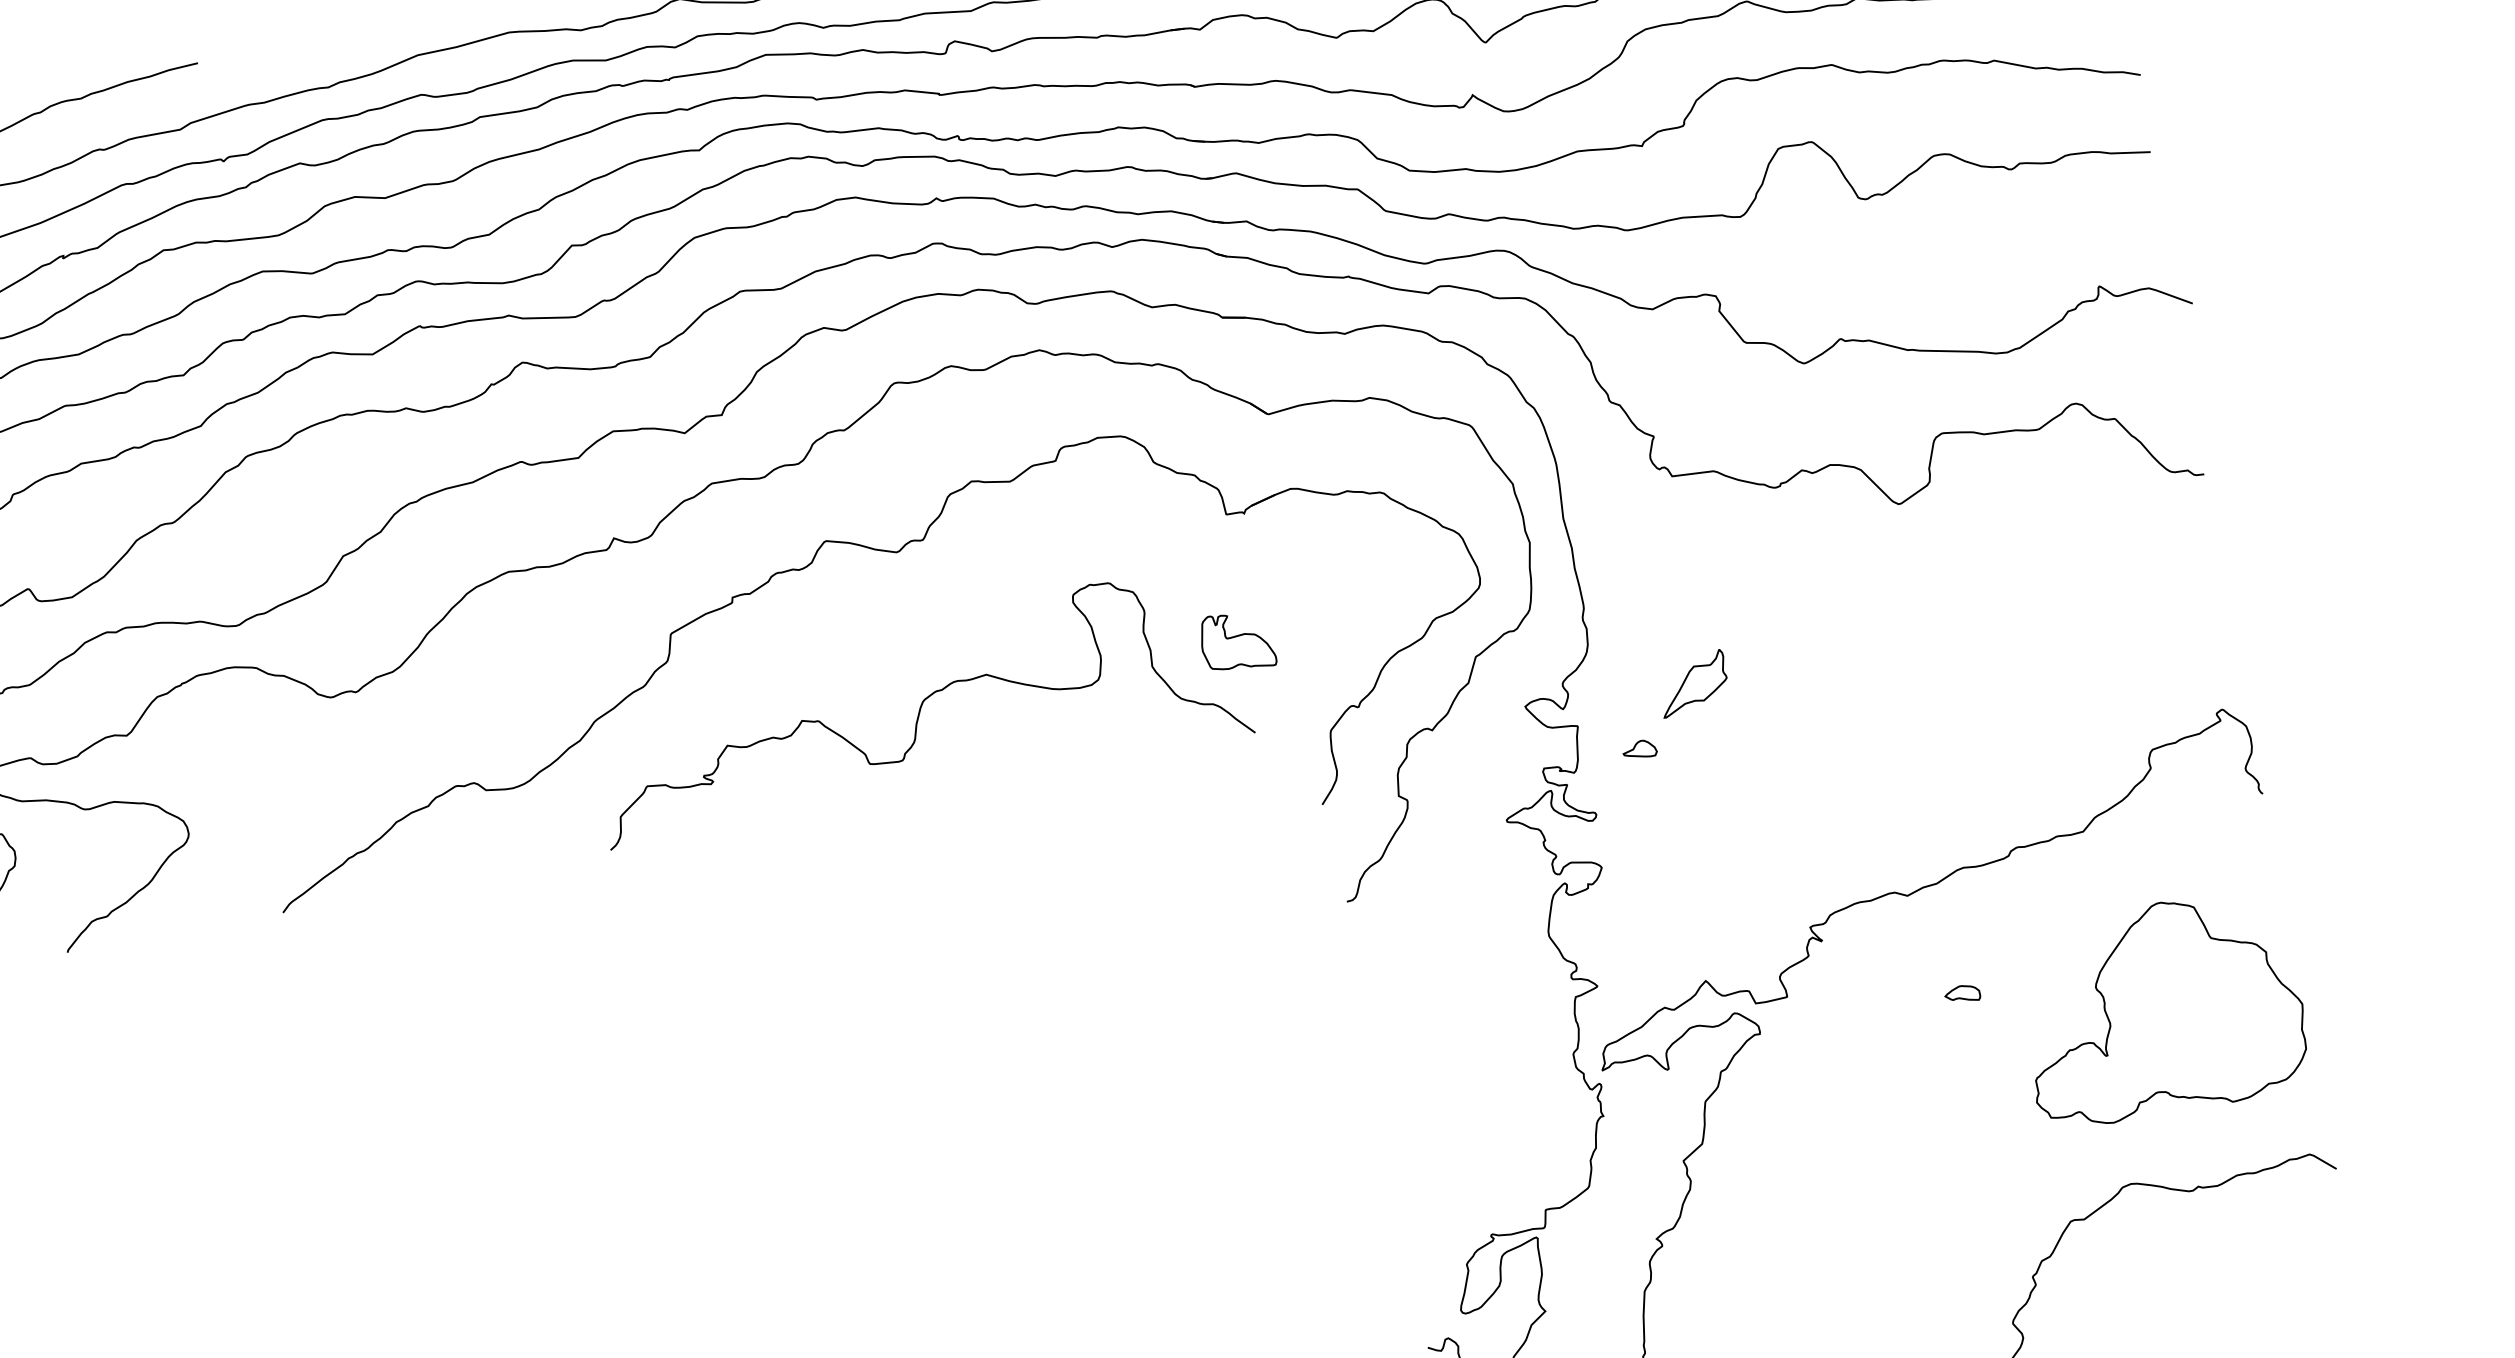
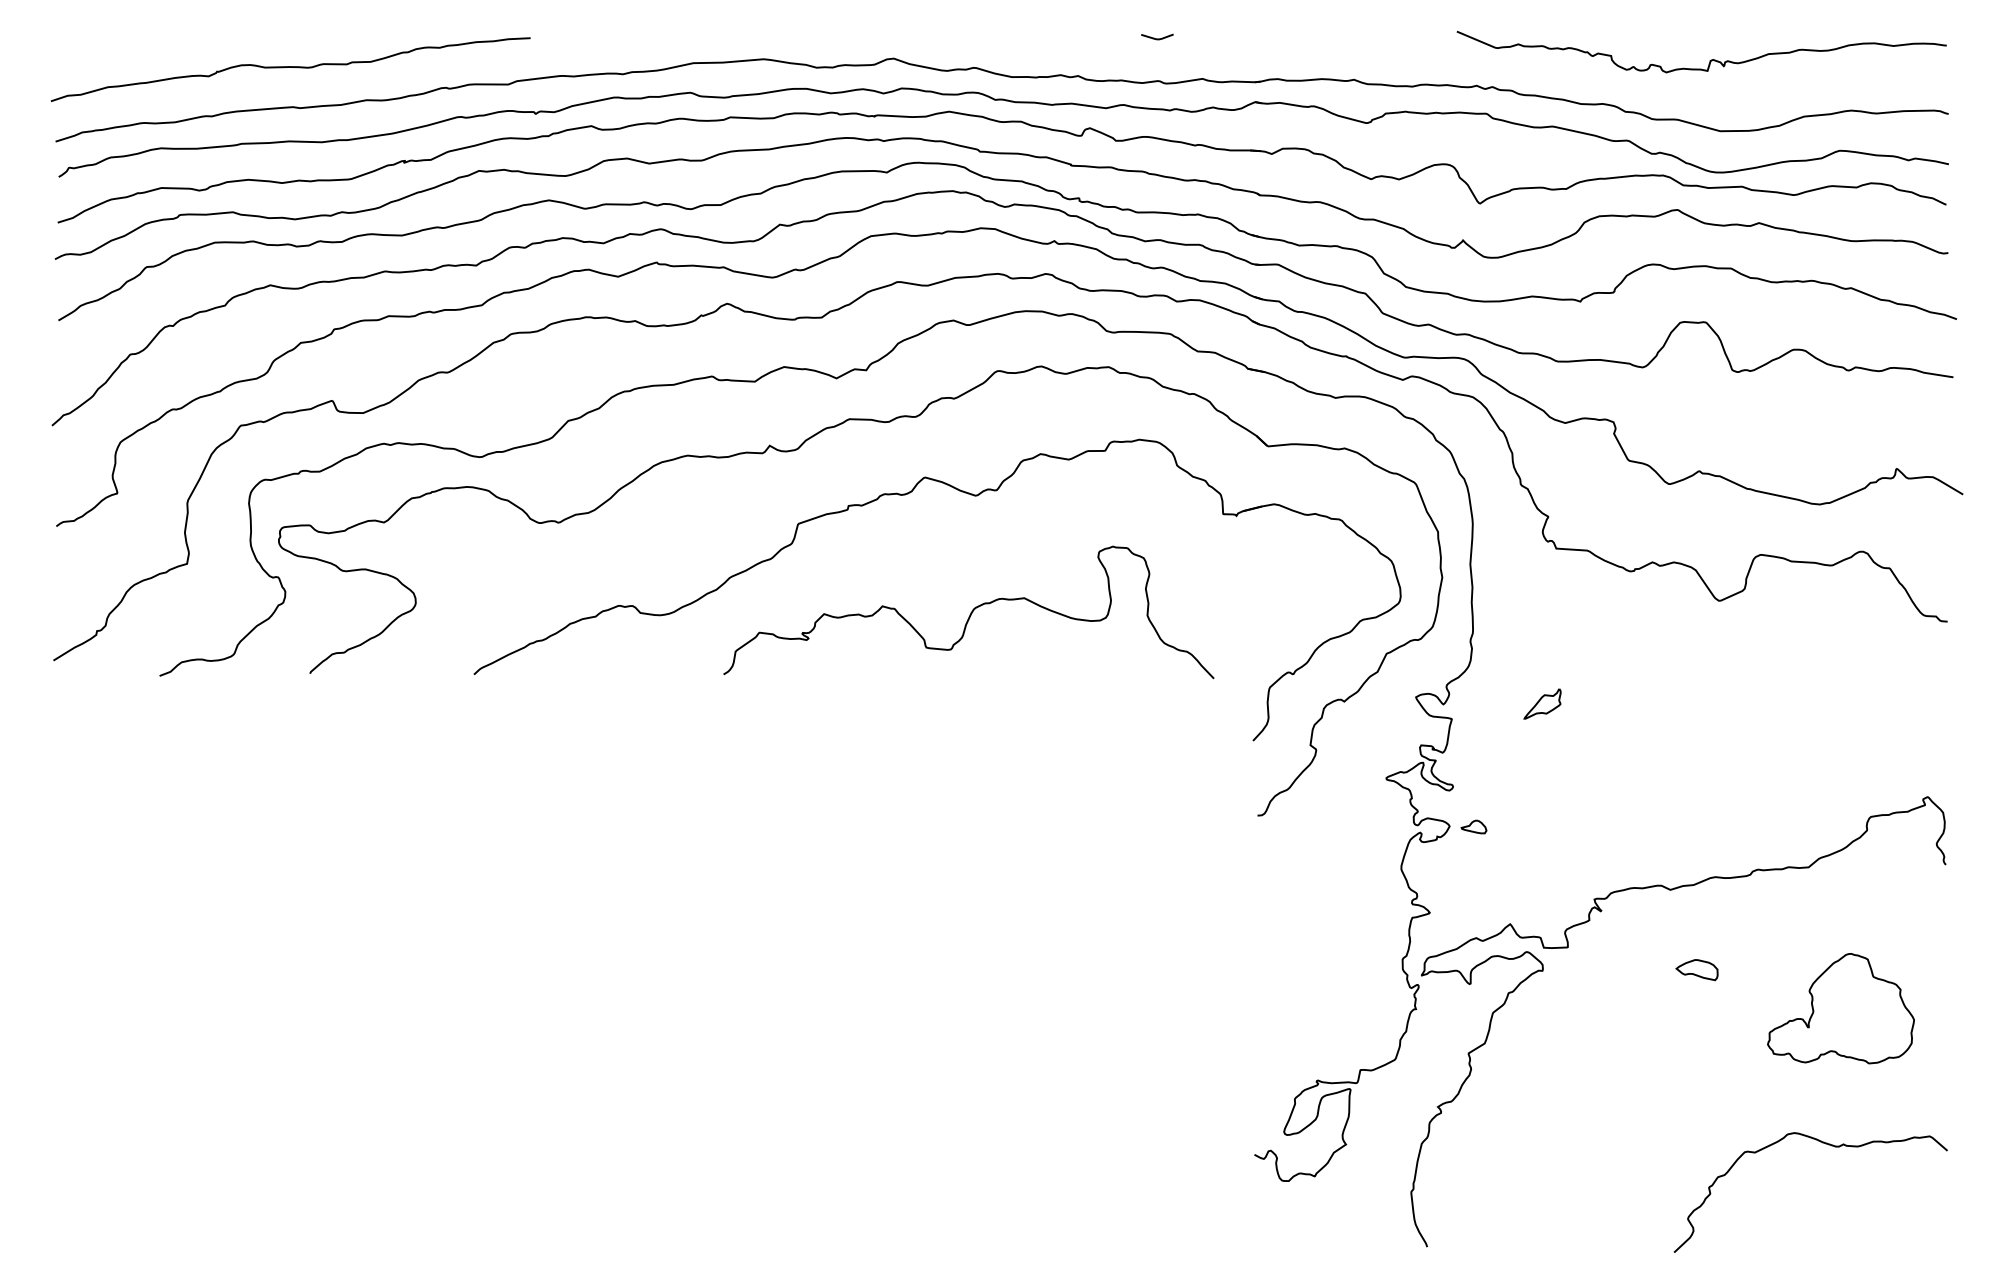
part: (1235, 641) -> (1212, 608), removed
part: (1692, 683) -> (1542, 703), size x0.7
part: (1638, 749) -> (1473, 826), moved
part: (1961, 993) -> (1696, 969), size x1.6
part: (2160, 1008) -> (1840, 1008), size x0.7

